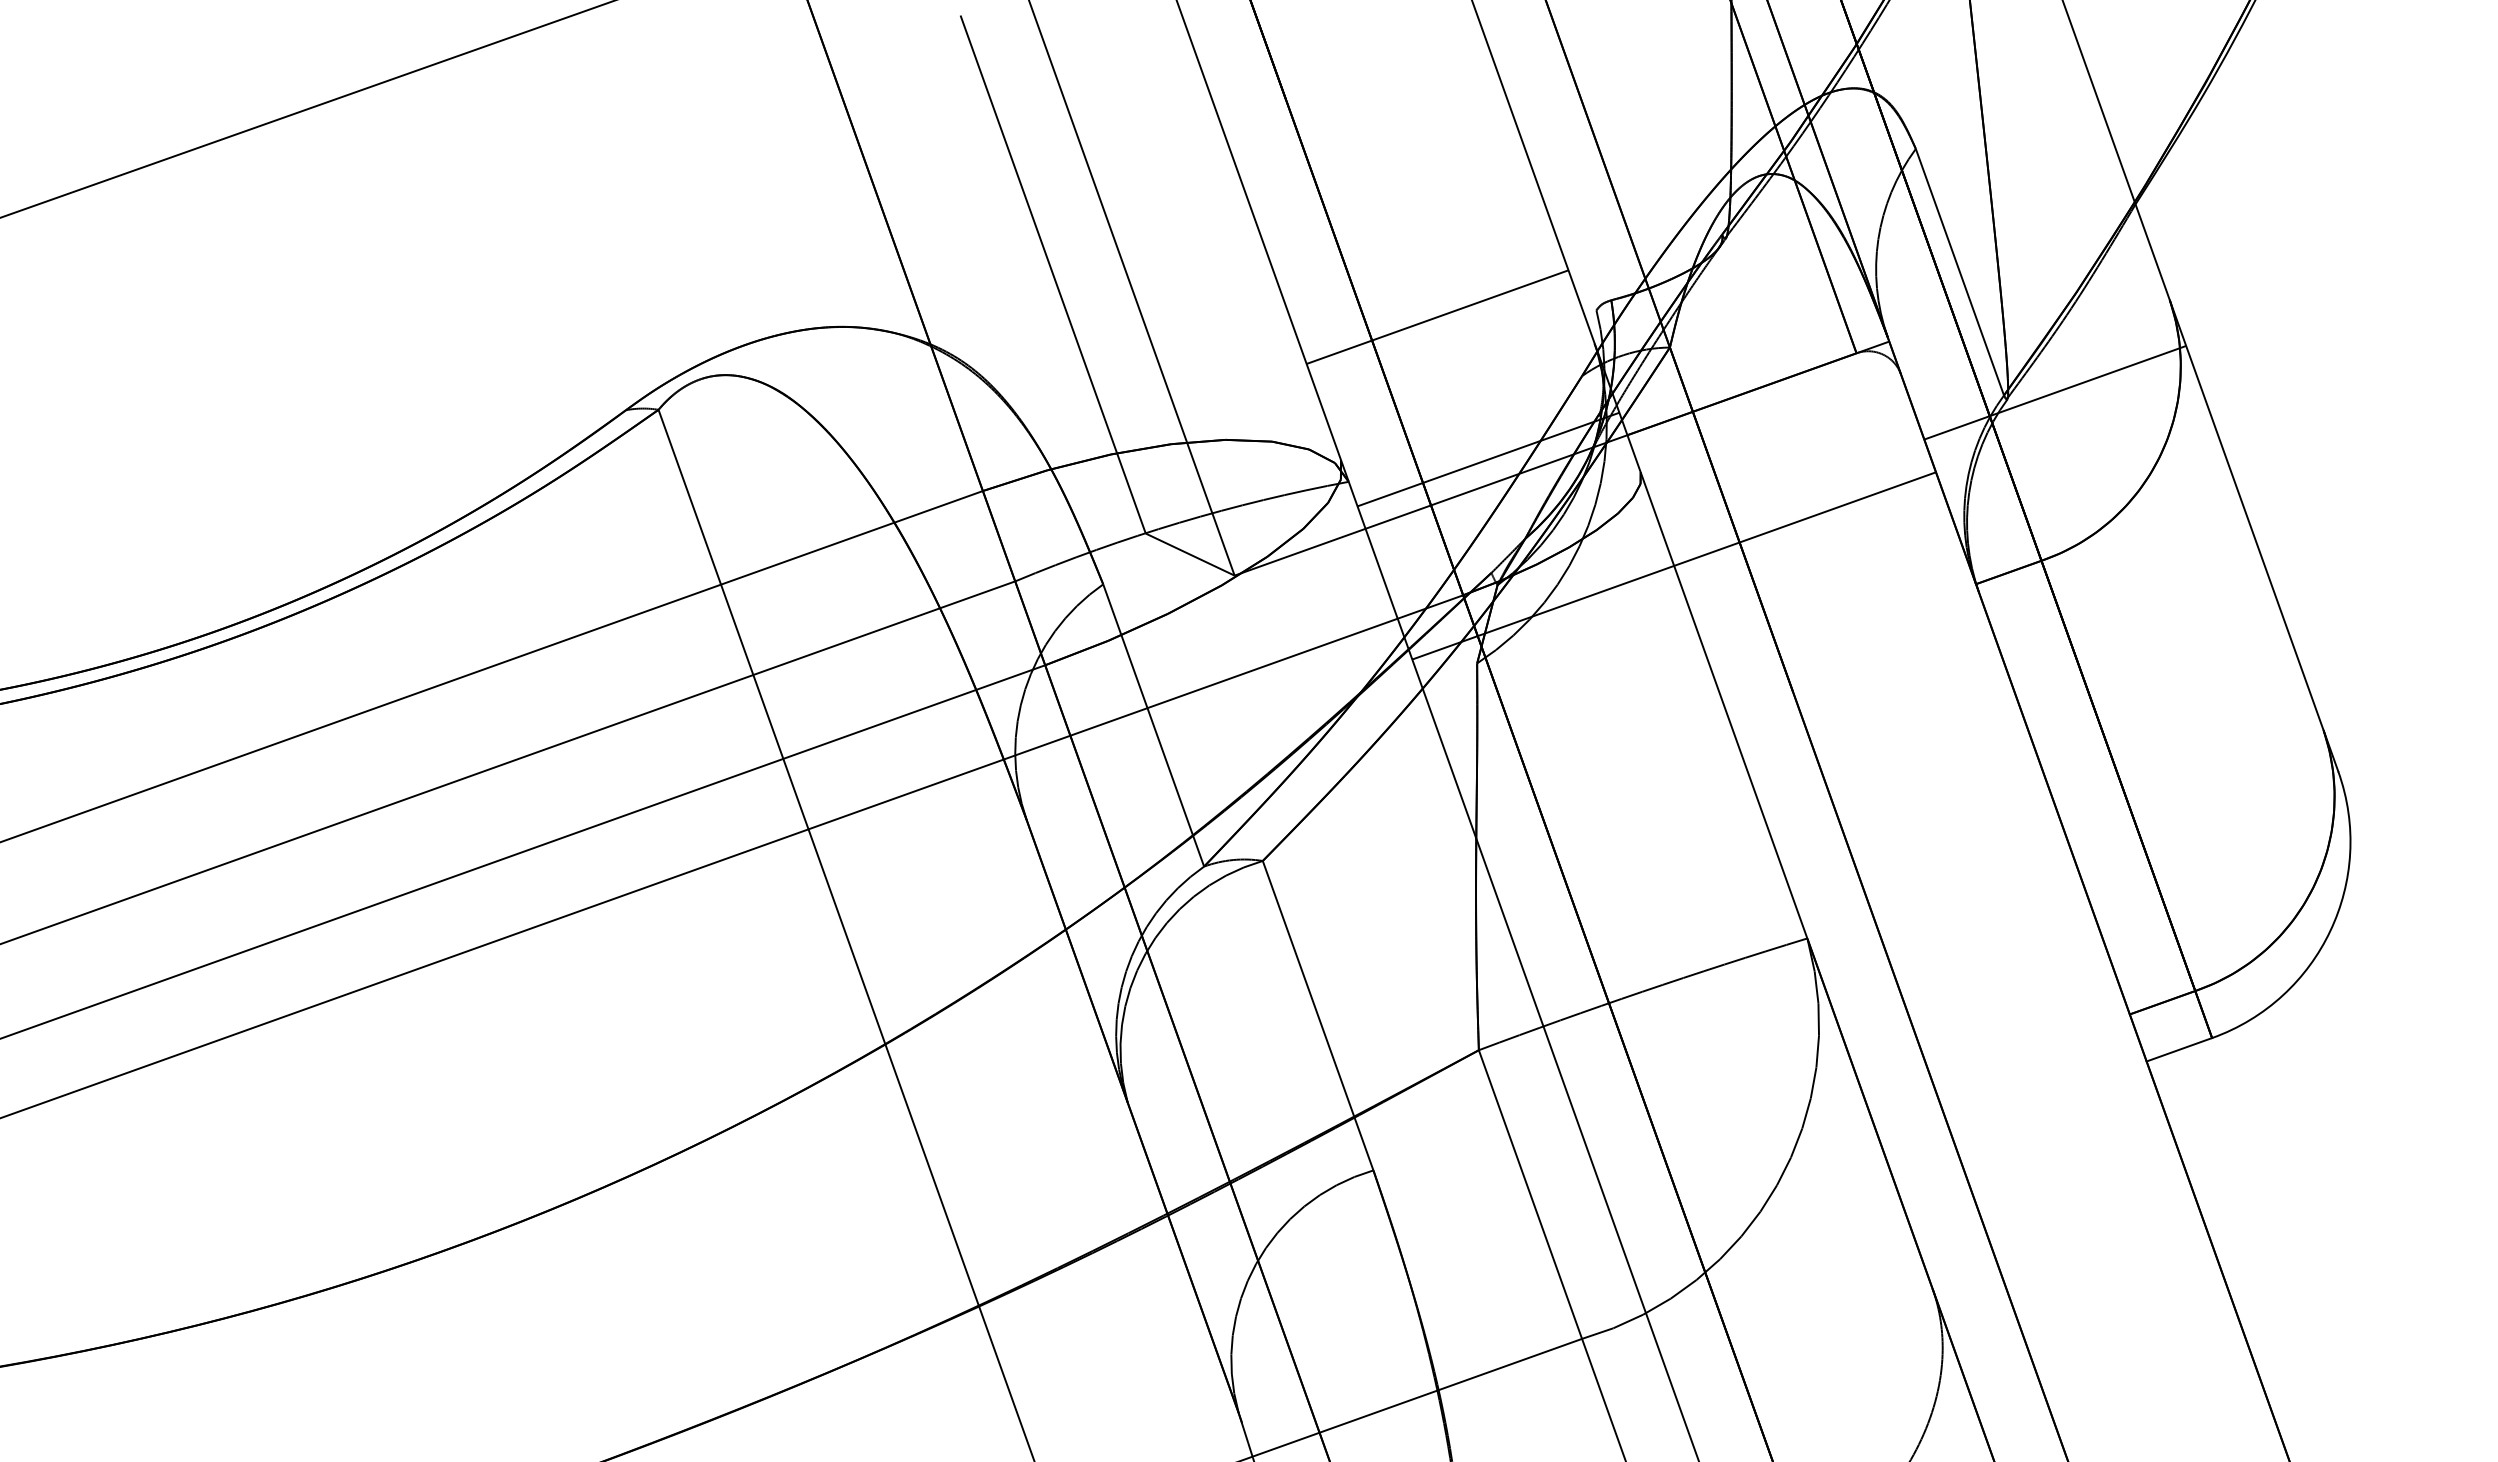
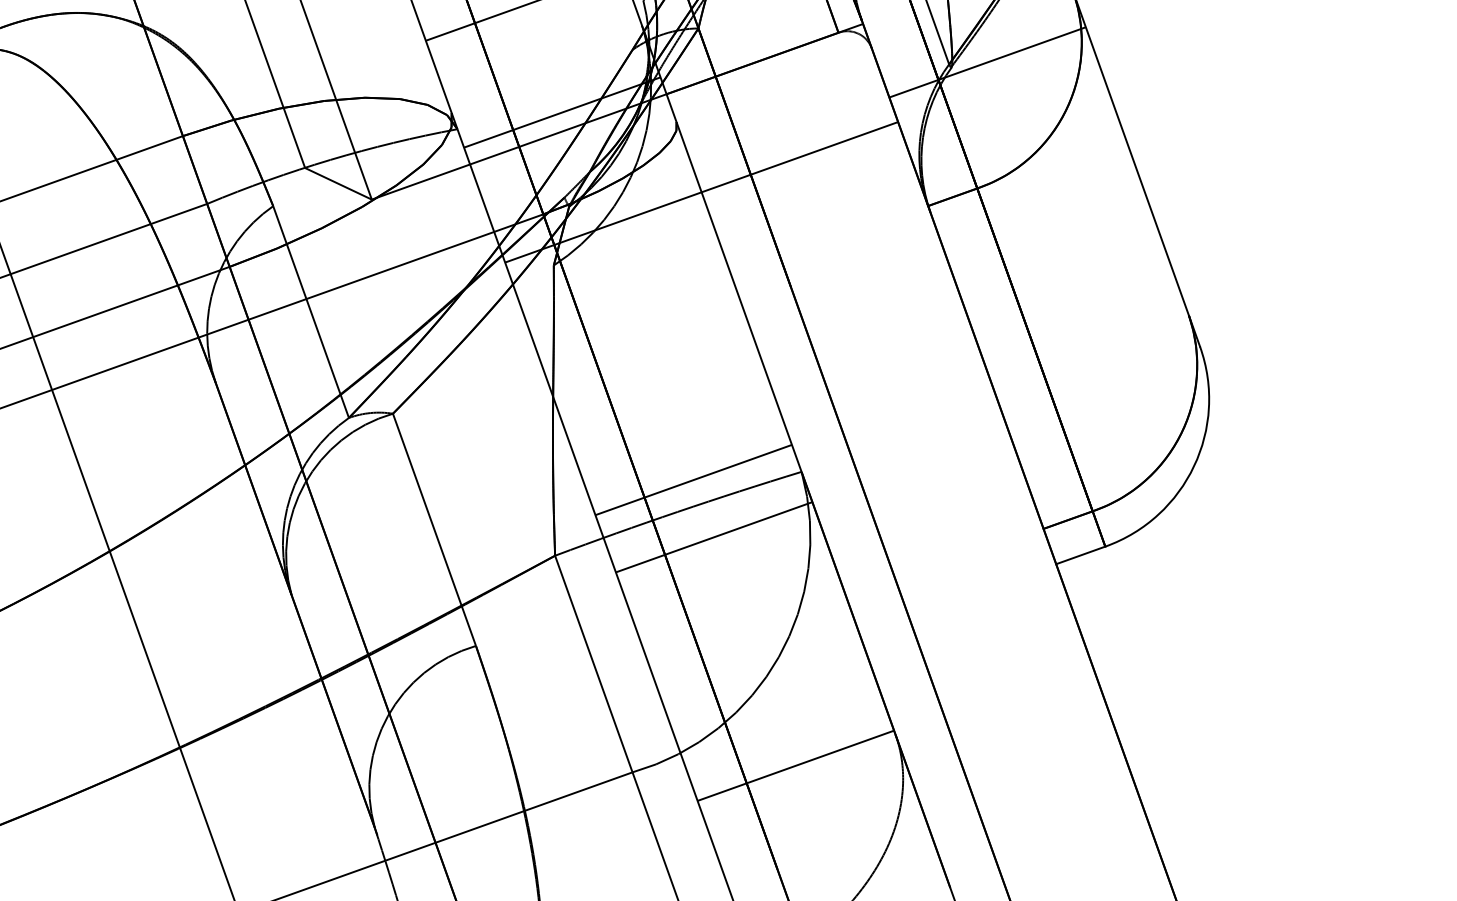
line: (1663, 949) -> (693, 480), added
line: (1690, 1025) -> (713, 537), added
line: (1799, 1329) -> (795, 765), added

